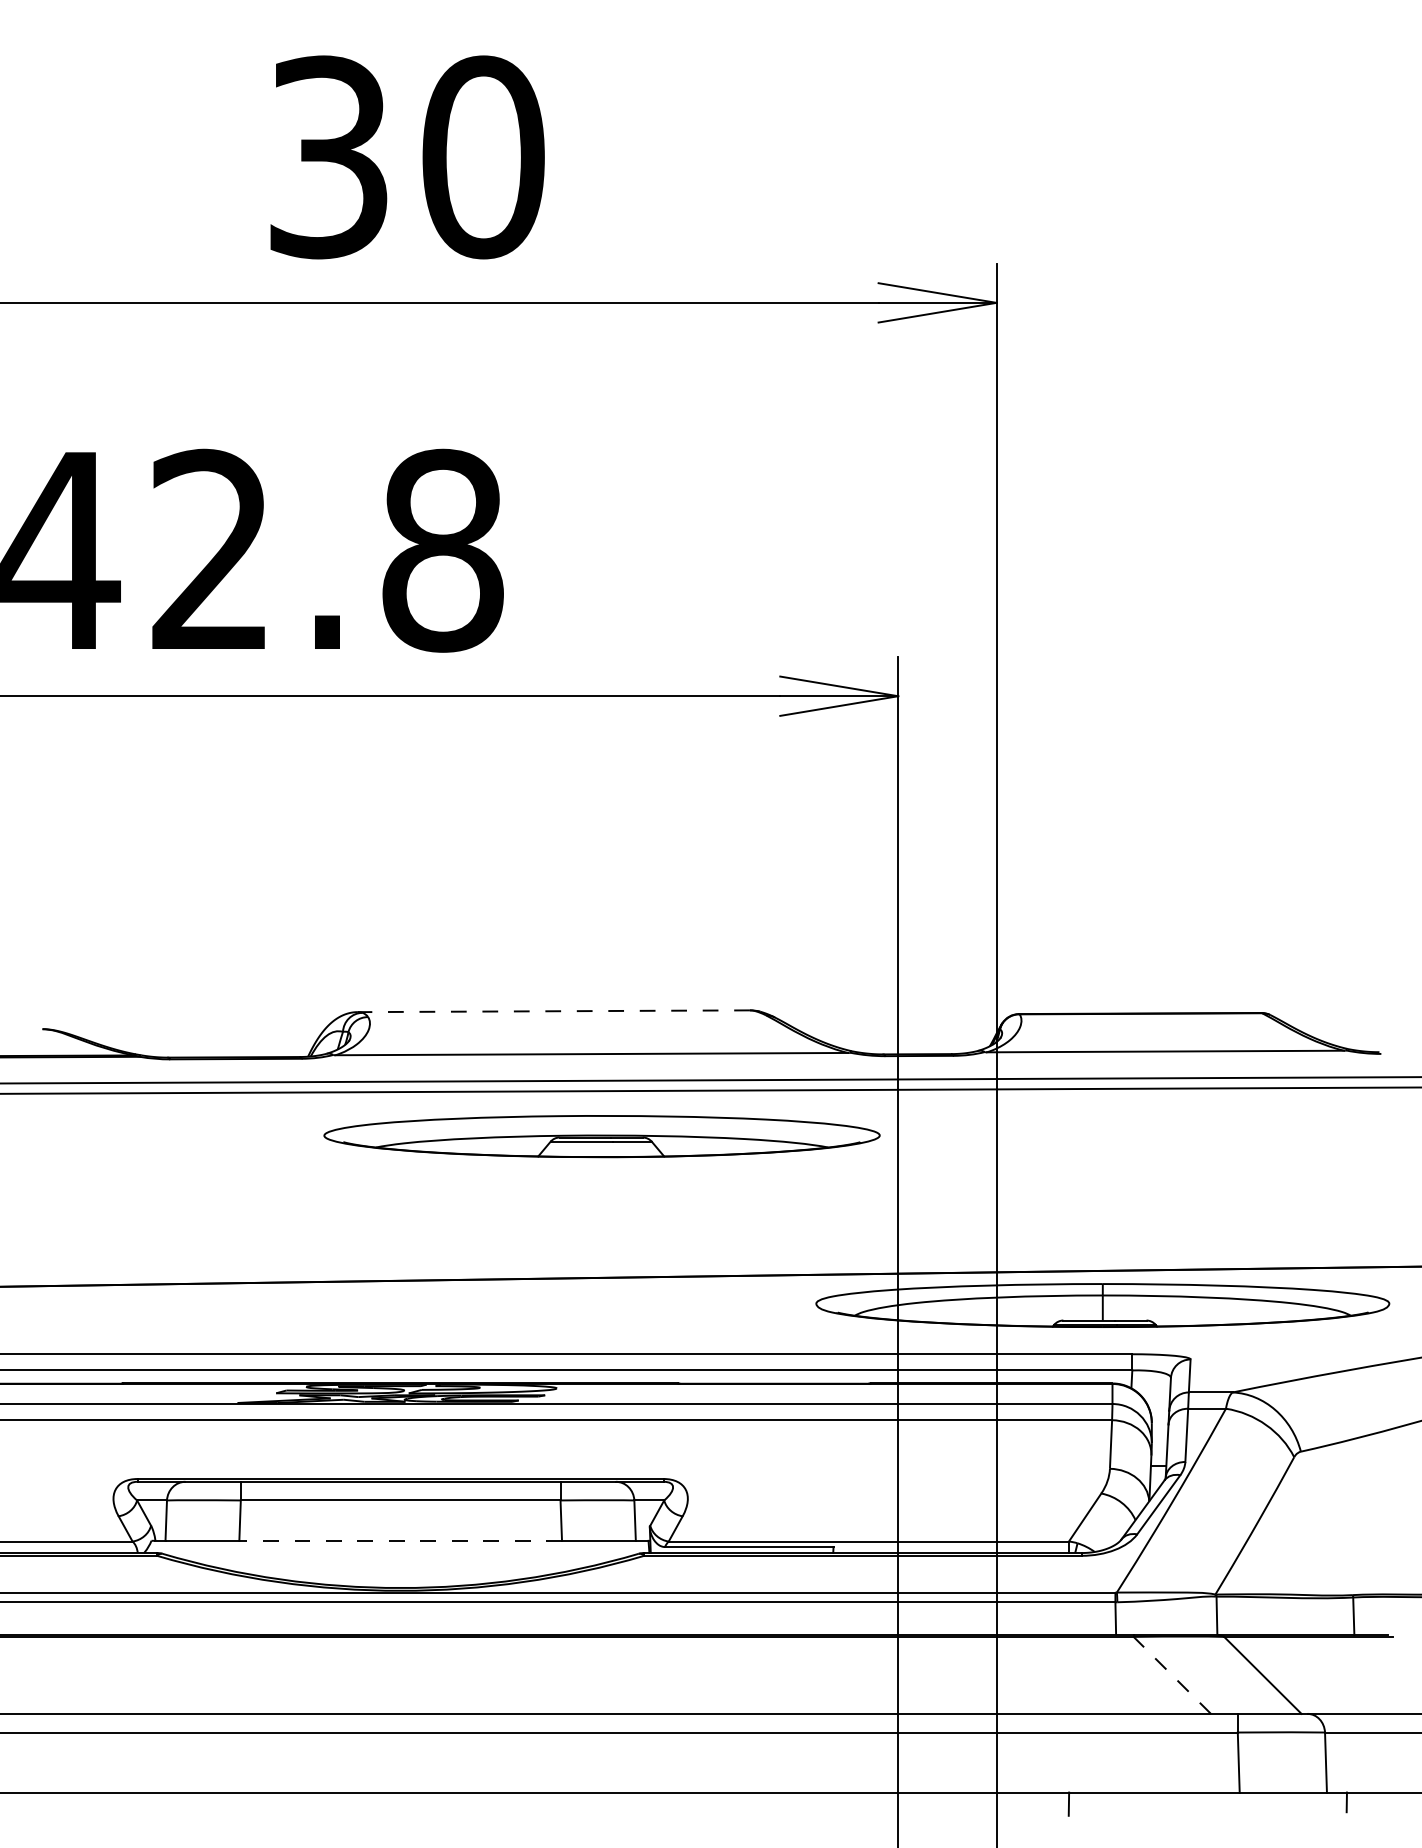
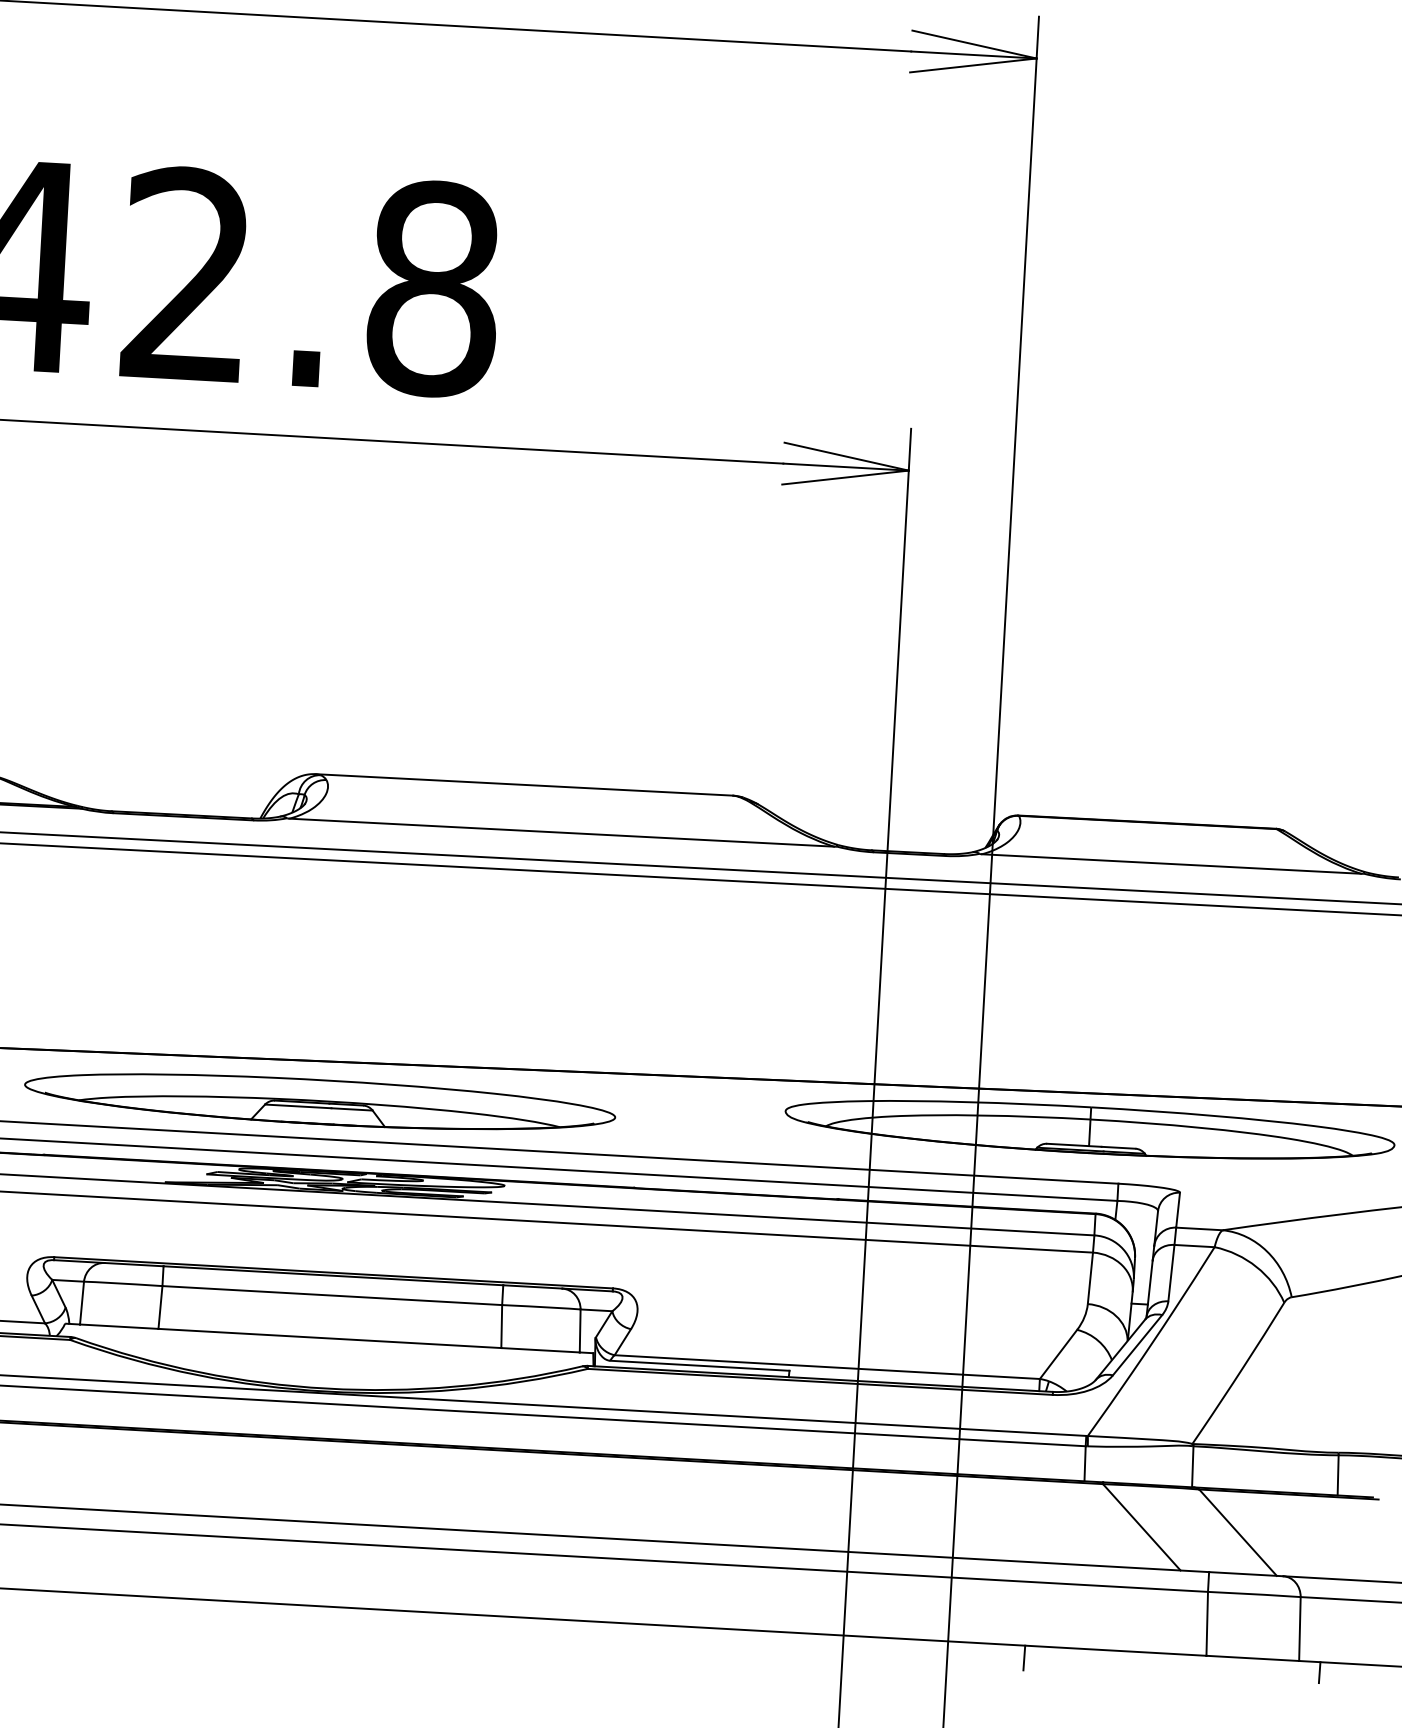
line: (553, 1011) -> (523, 785), dashed -> solid
part: (601, 1136) -> (319, 1102), moved
line: (400, 1540) -> (329, 1338), dashed -> solid
line: (1172, 1675) -> (1142, 1527), dashed -> solid

